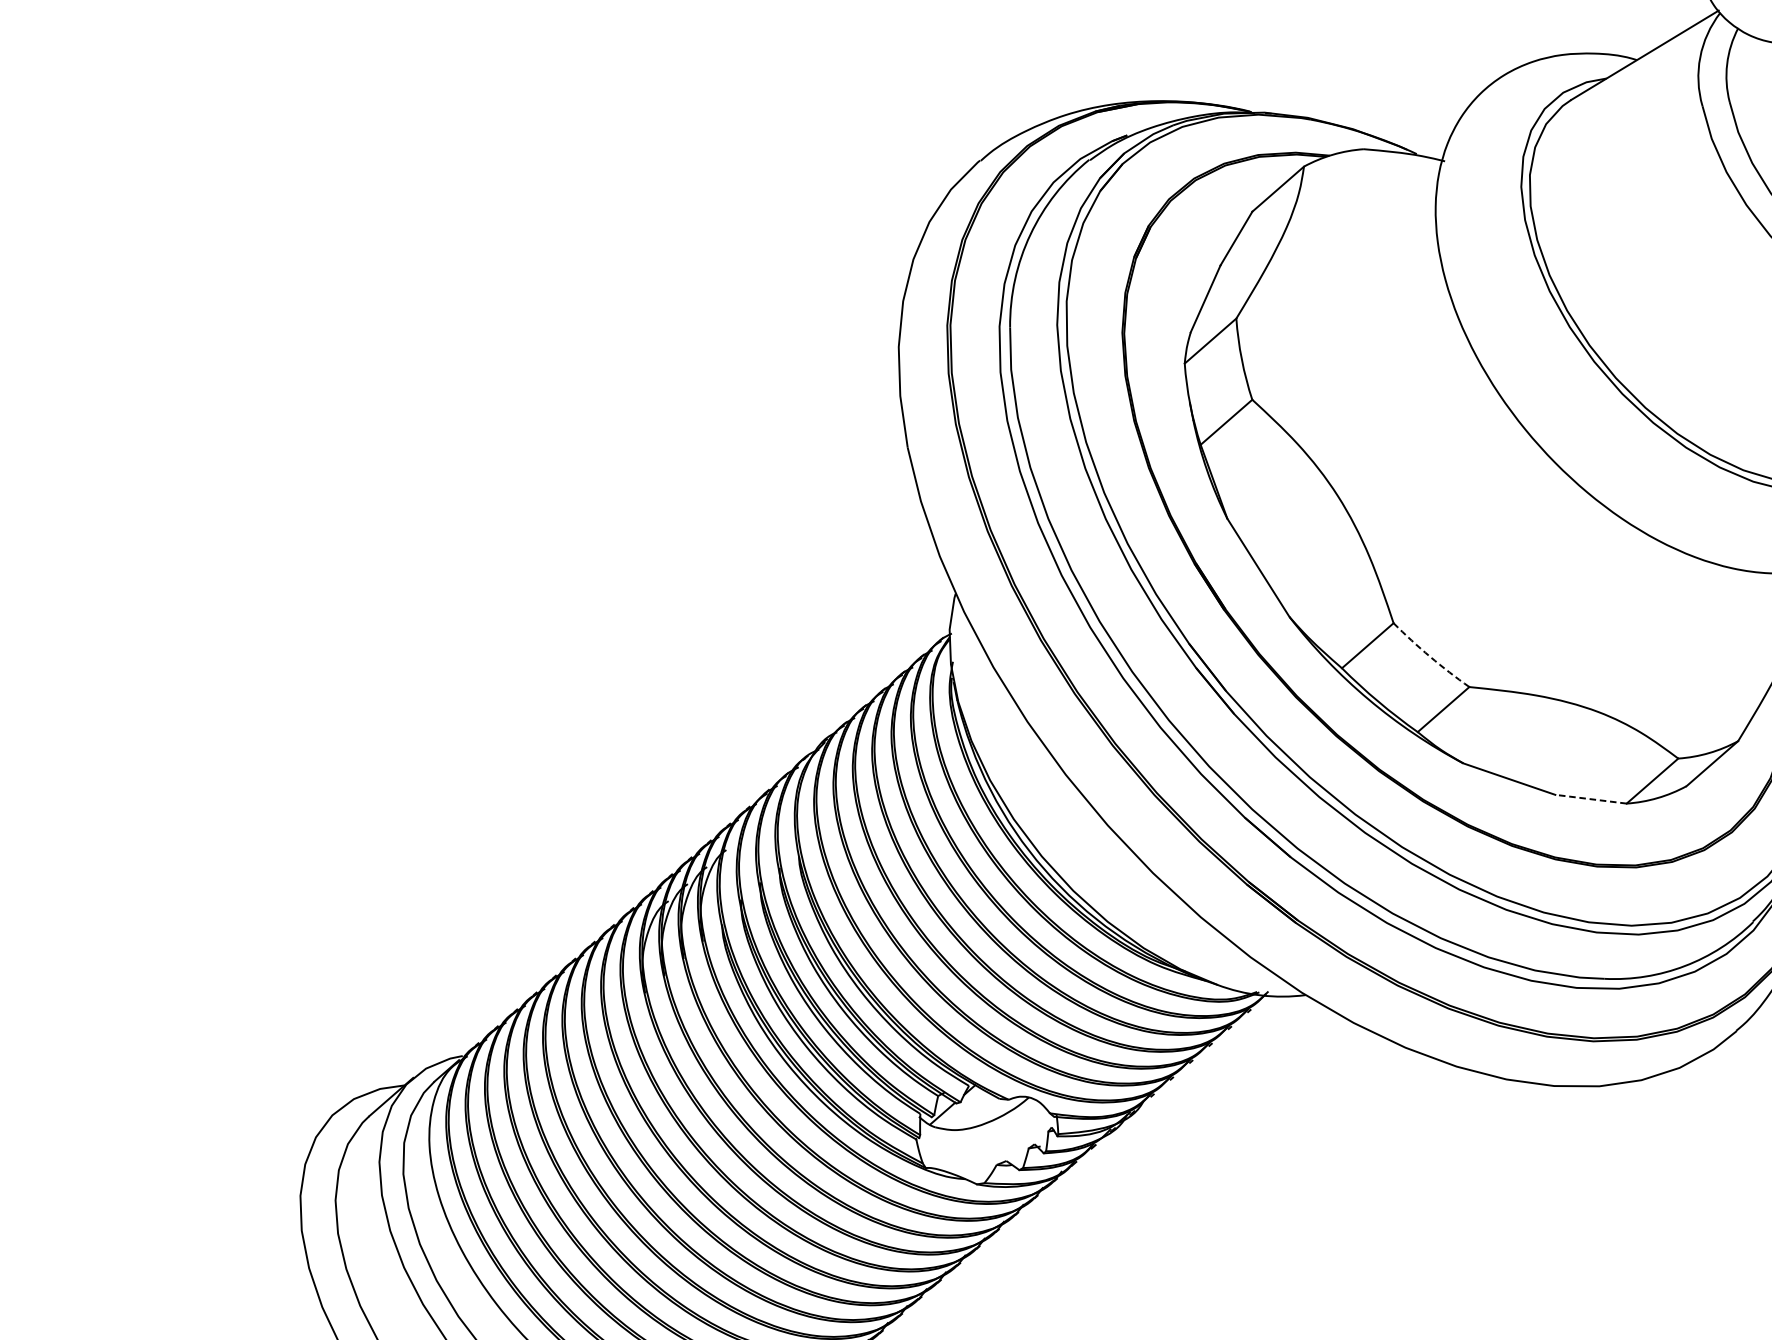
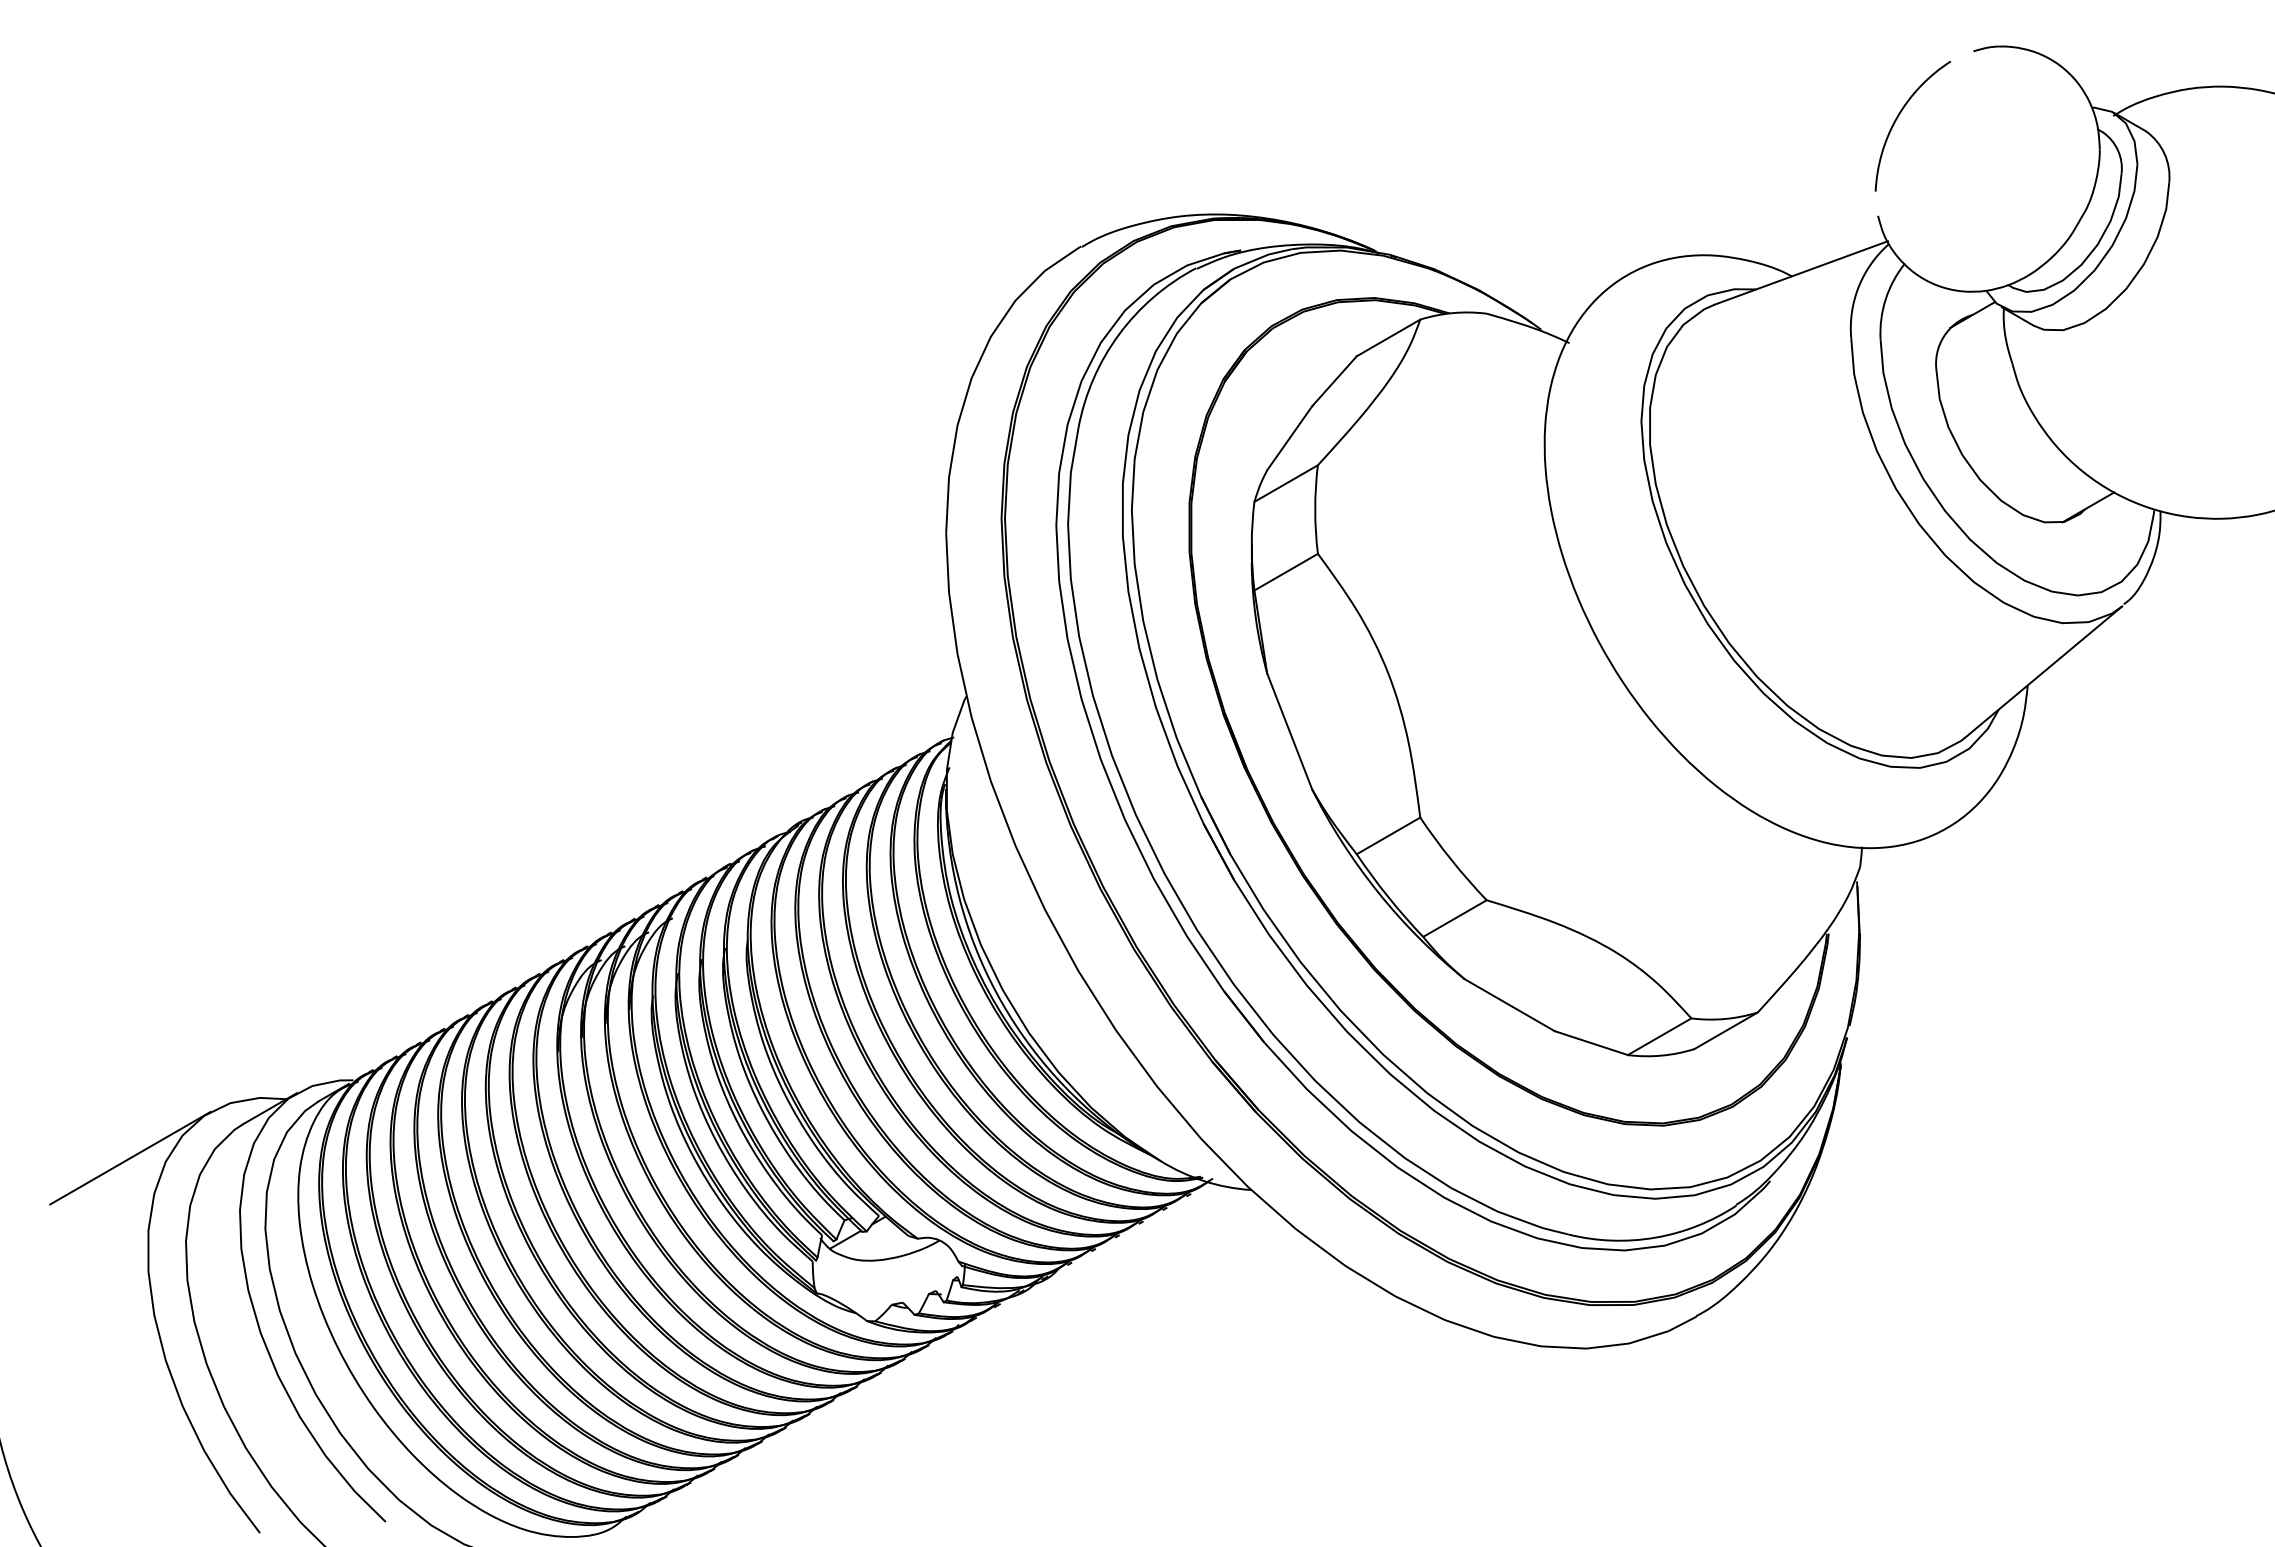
arc: (1429, 656) -> (1451, 860), dashed -> solid
line: (1590, 798) -> (1590, 1042), dashed -> solid
line: (272, 1166) -> (130, 1157), added

